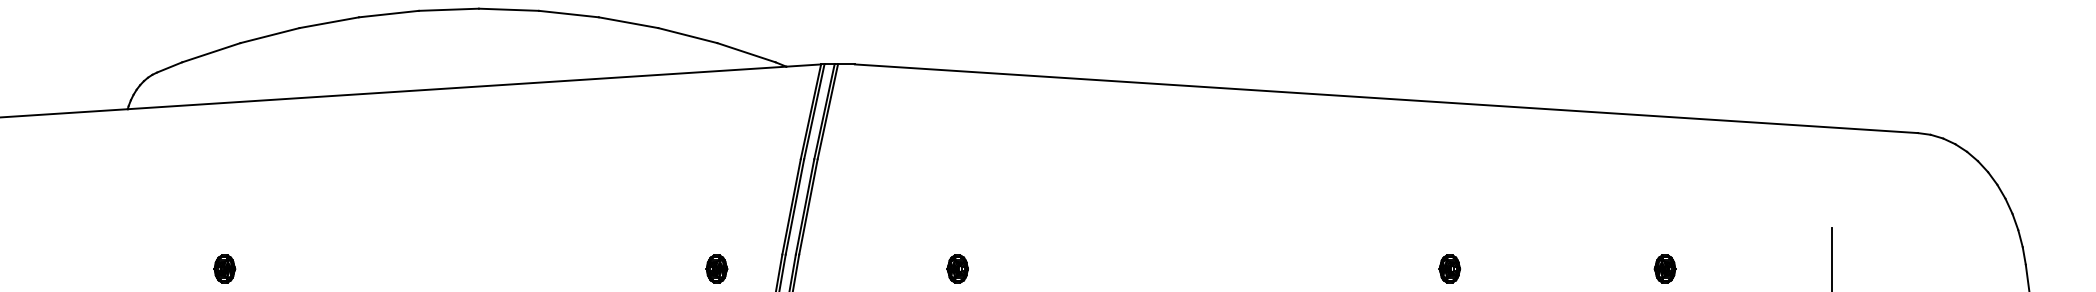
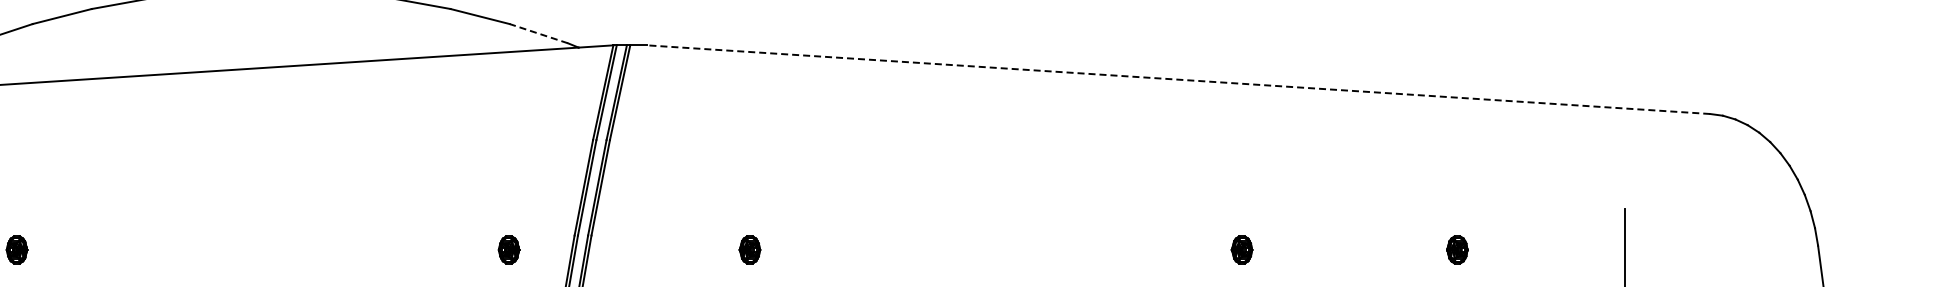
line: (746, 52) -> (538, 33), solid -> dashed
line: (1386, 98) -> (1178, 79), solid -> dashed

